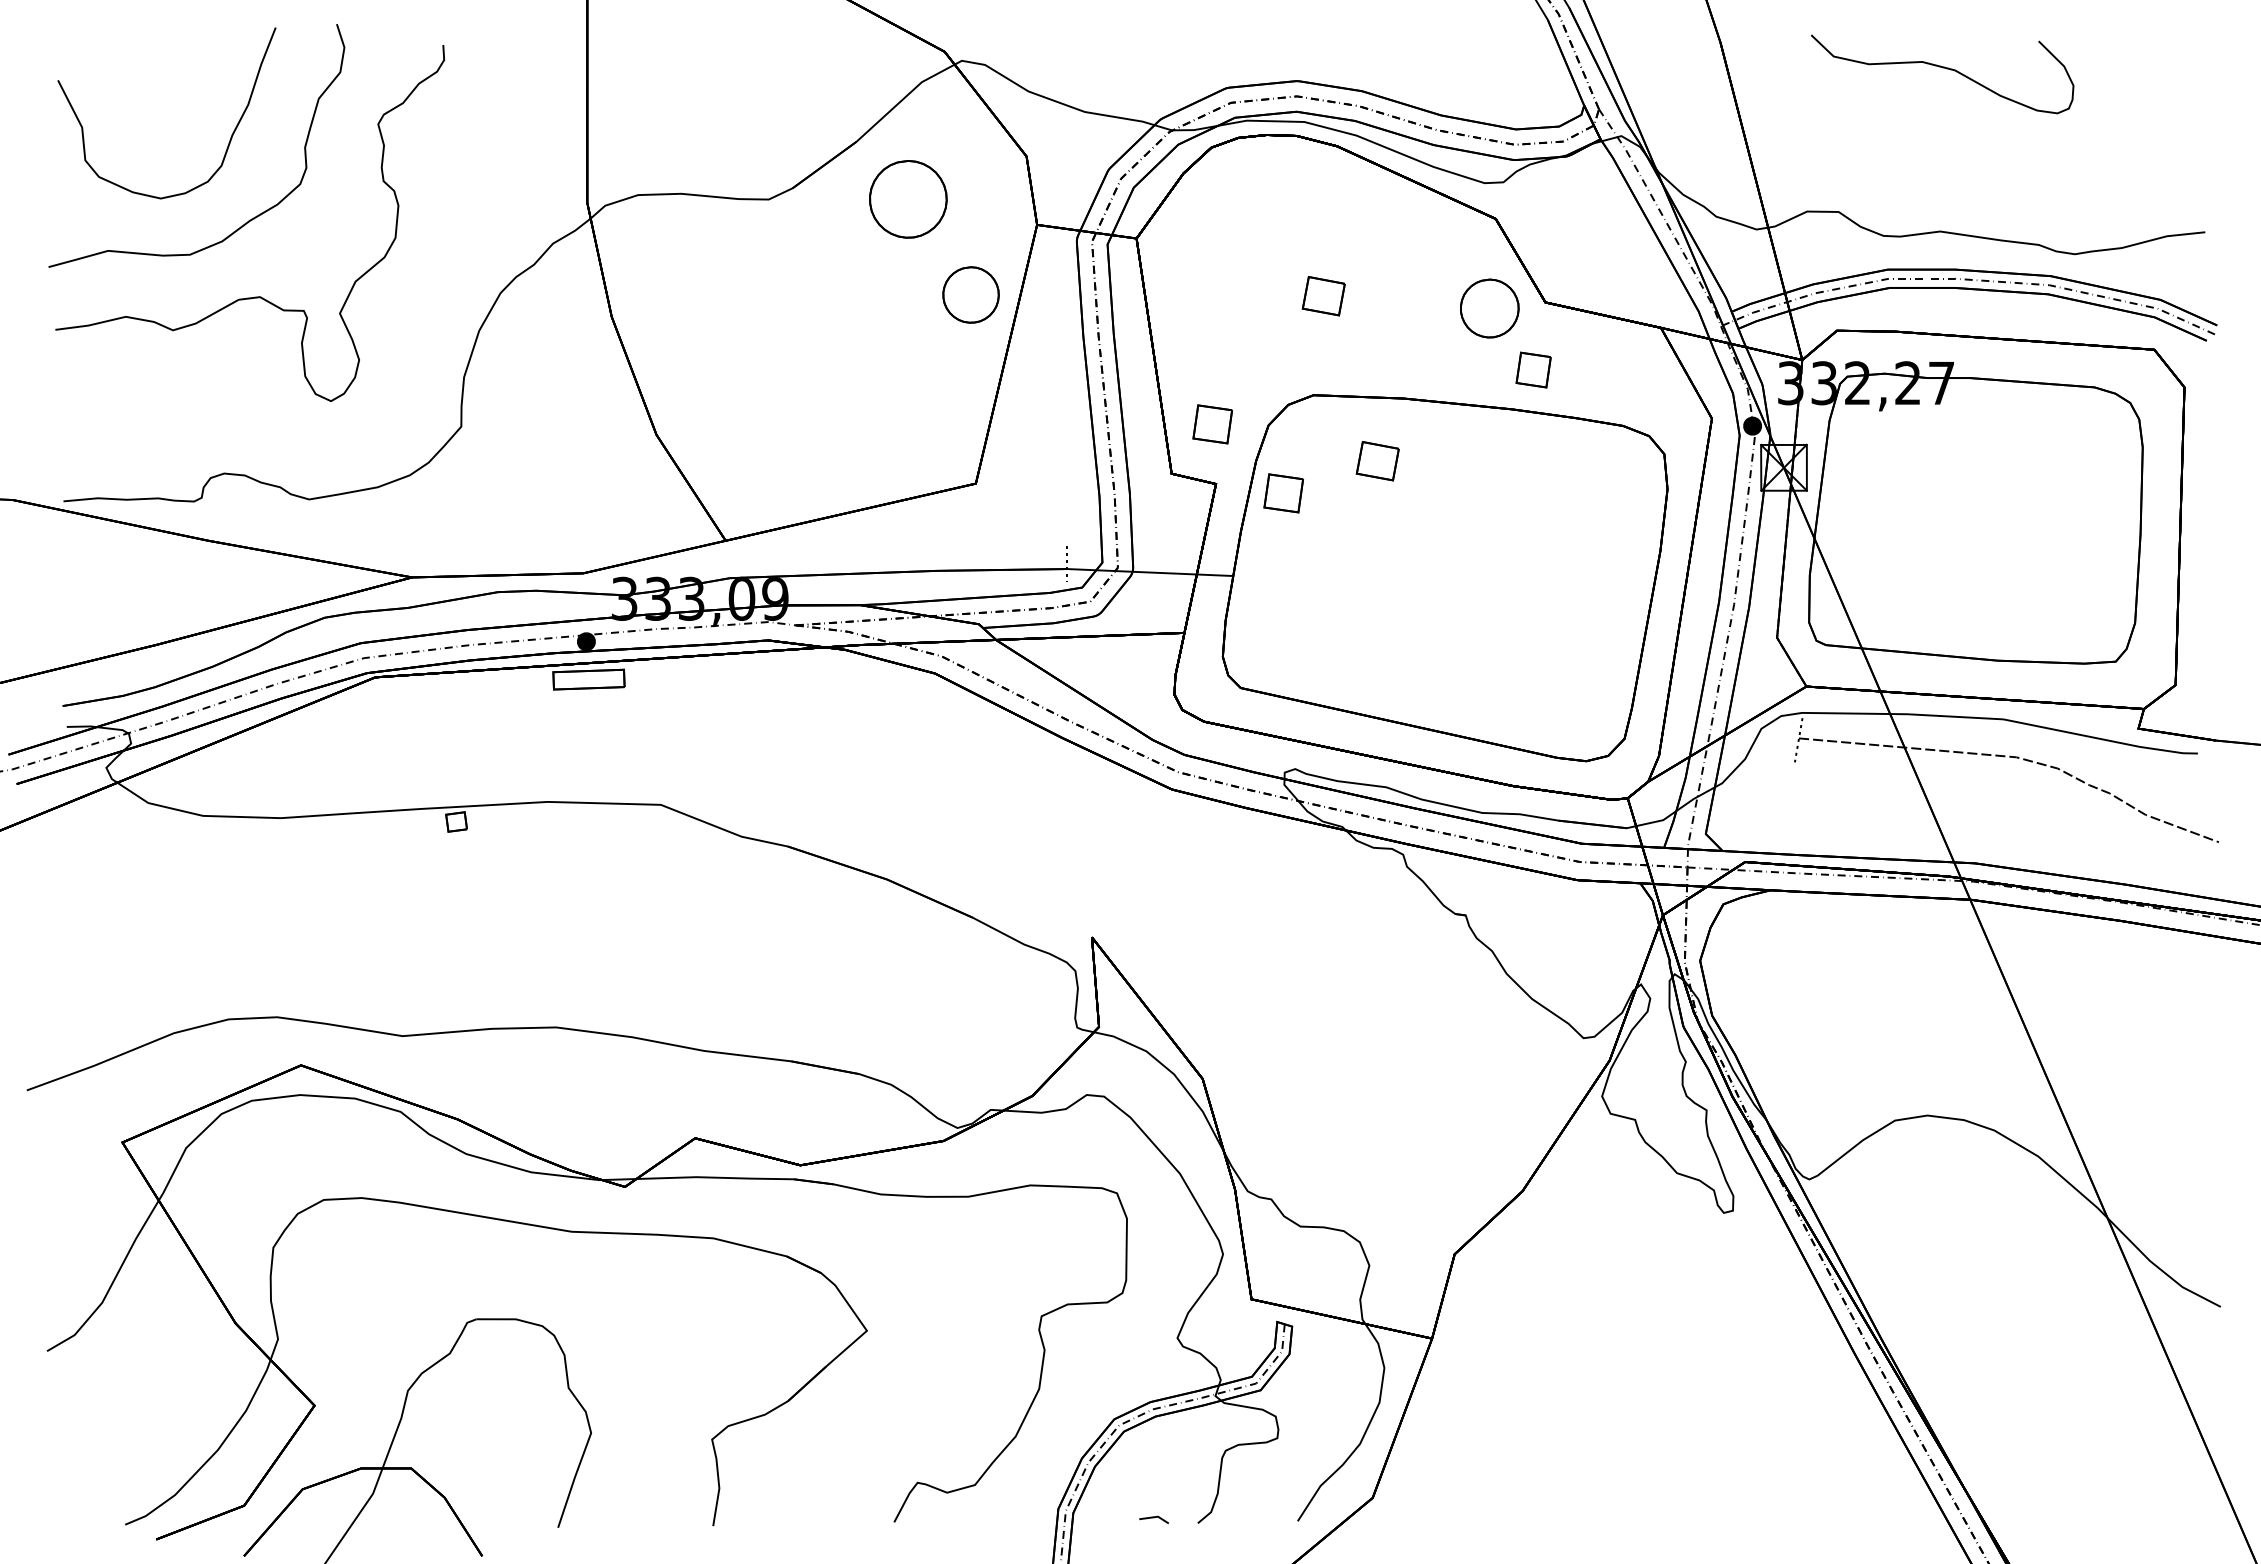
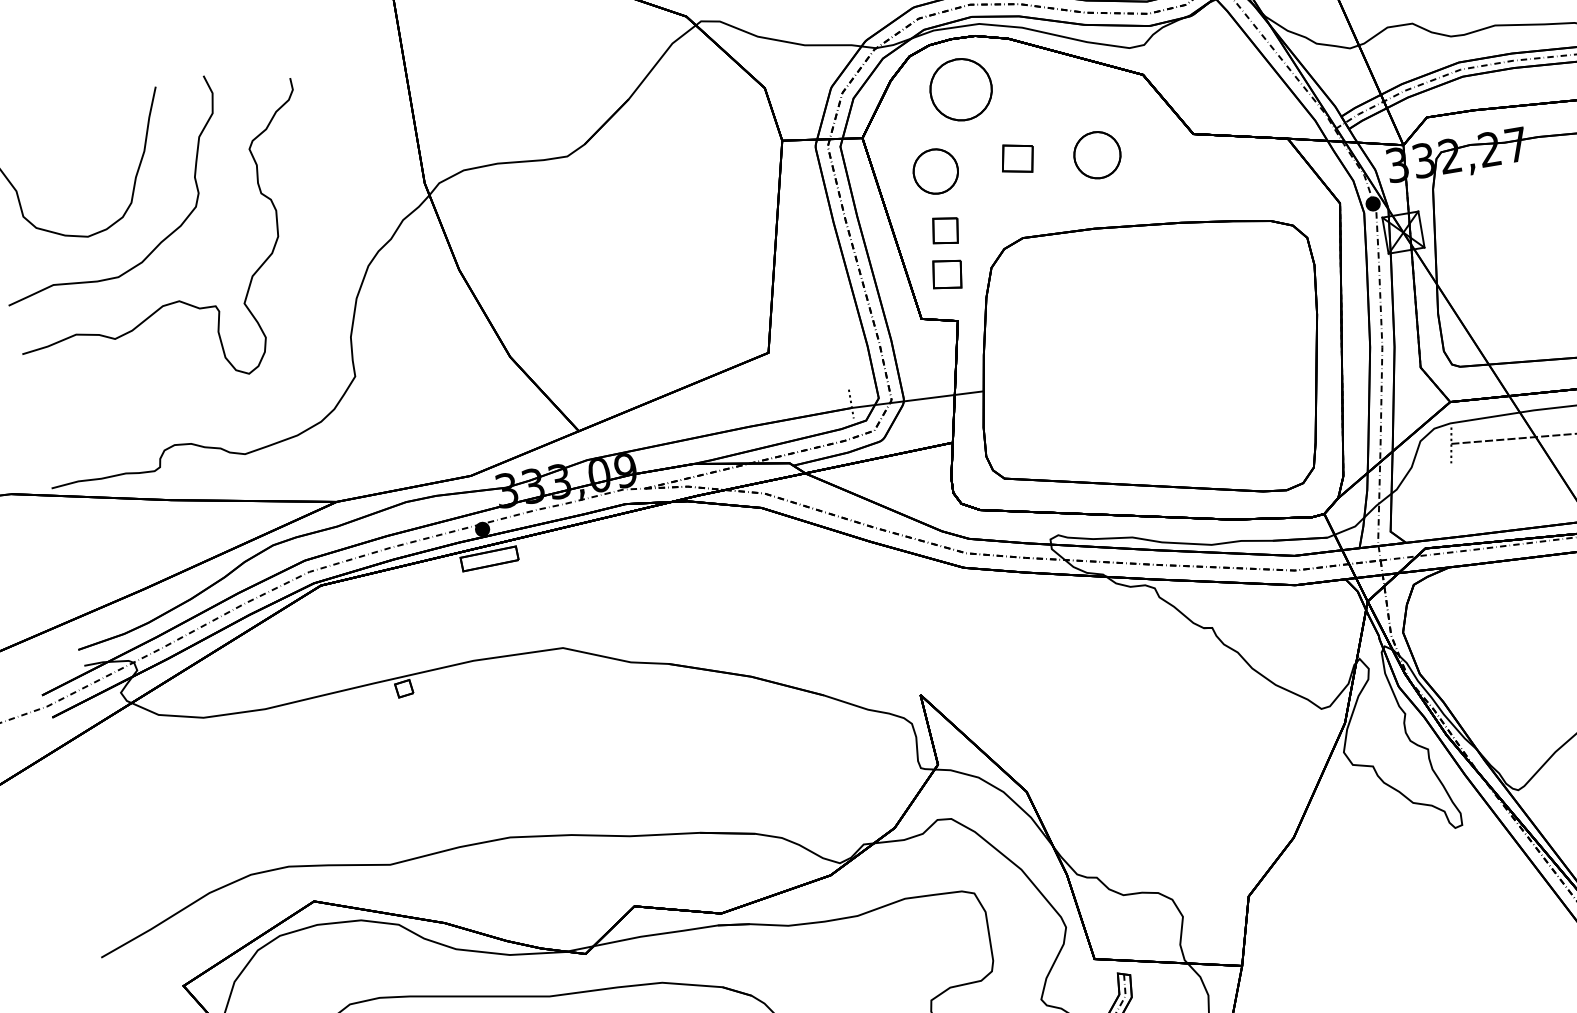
part: (908, 199) -> (961, 89), moved
part: (970, 294) -> (935, 171), moved
part: (1489, 308) -> (1097, 155), moved
part: (1533, 369) -> (945, 230), moved
part: (1377, 461) -> (1082, 281), removed
part: (1283, 493) -> (1012, 319), removed

